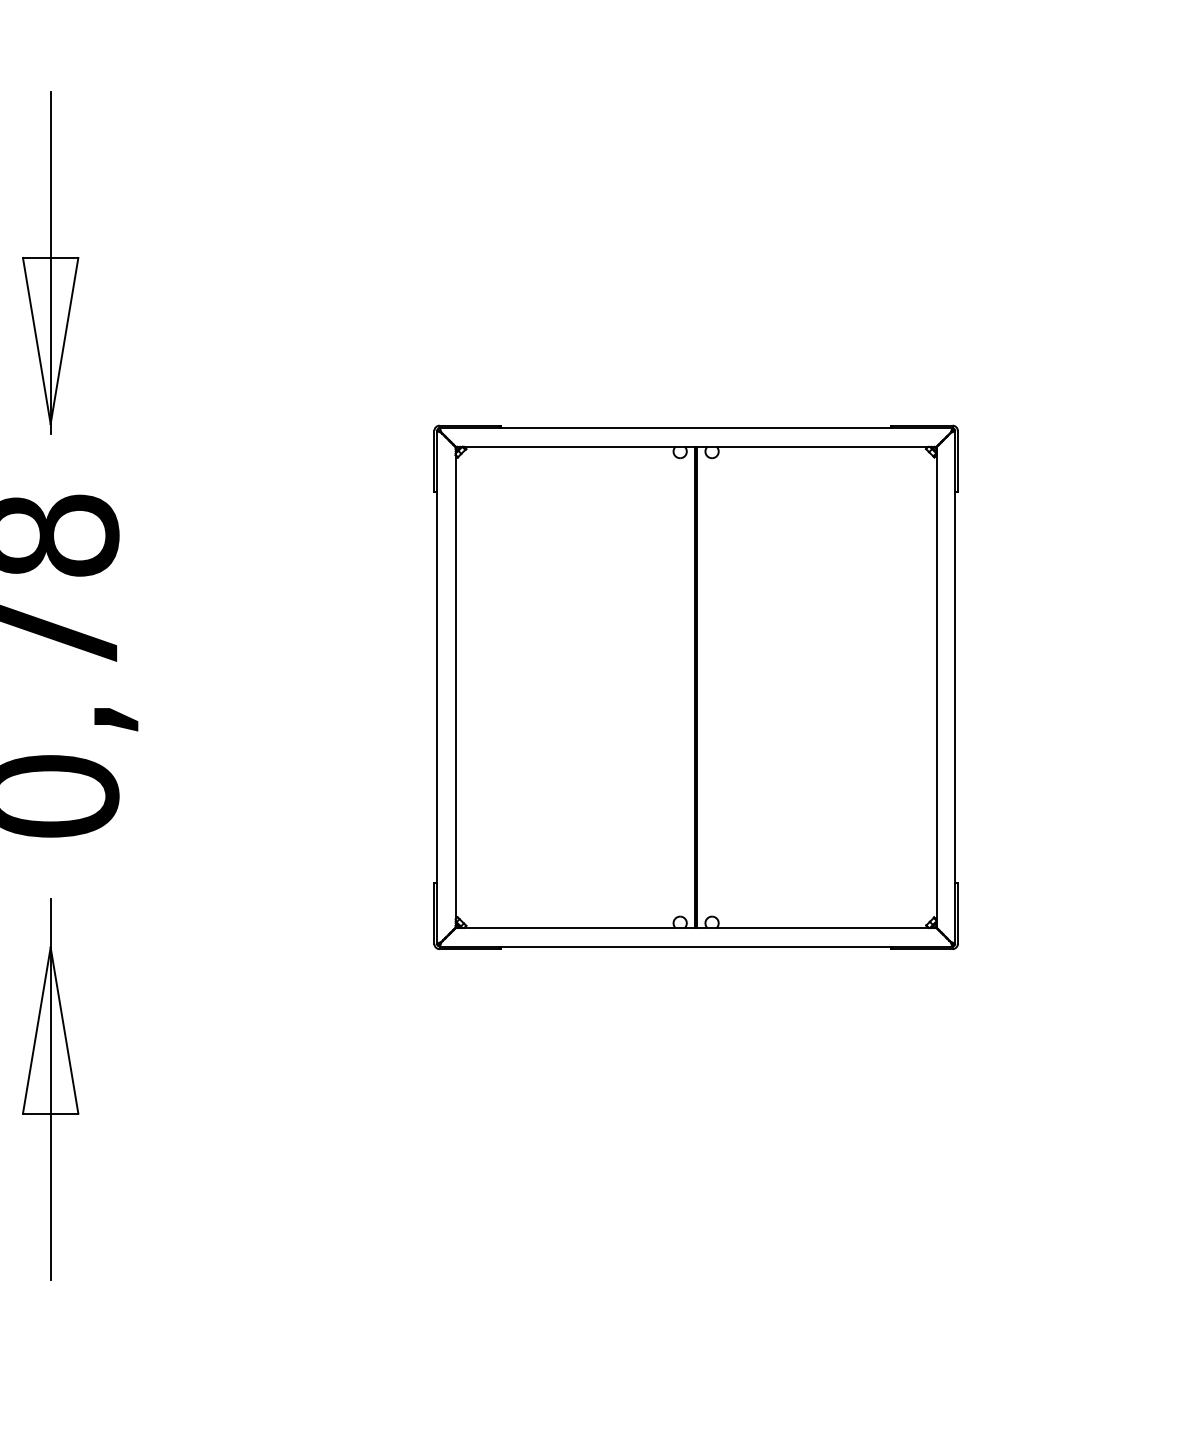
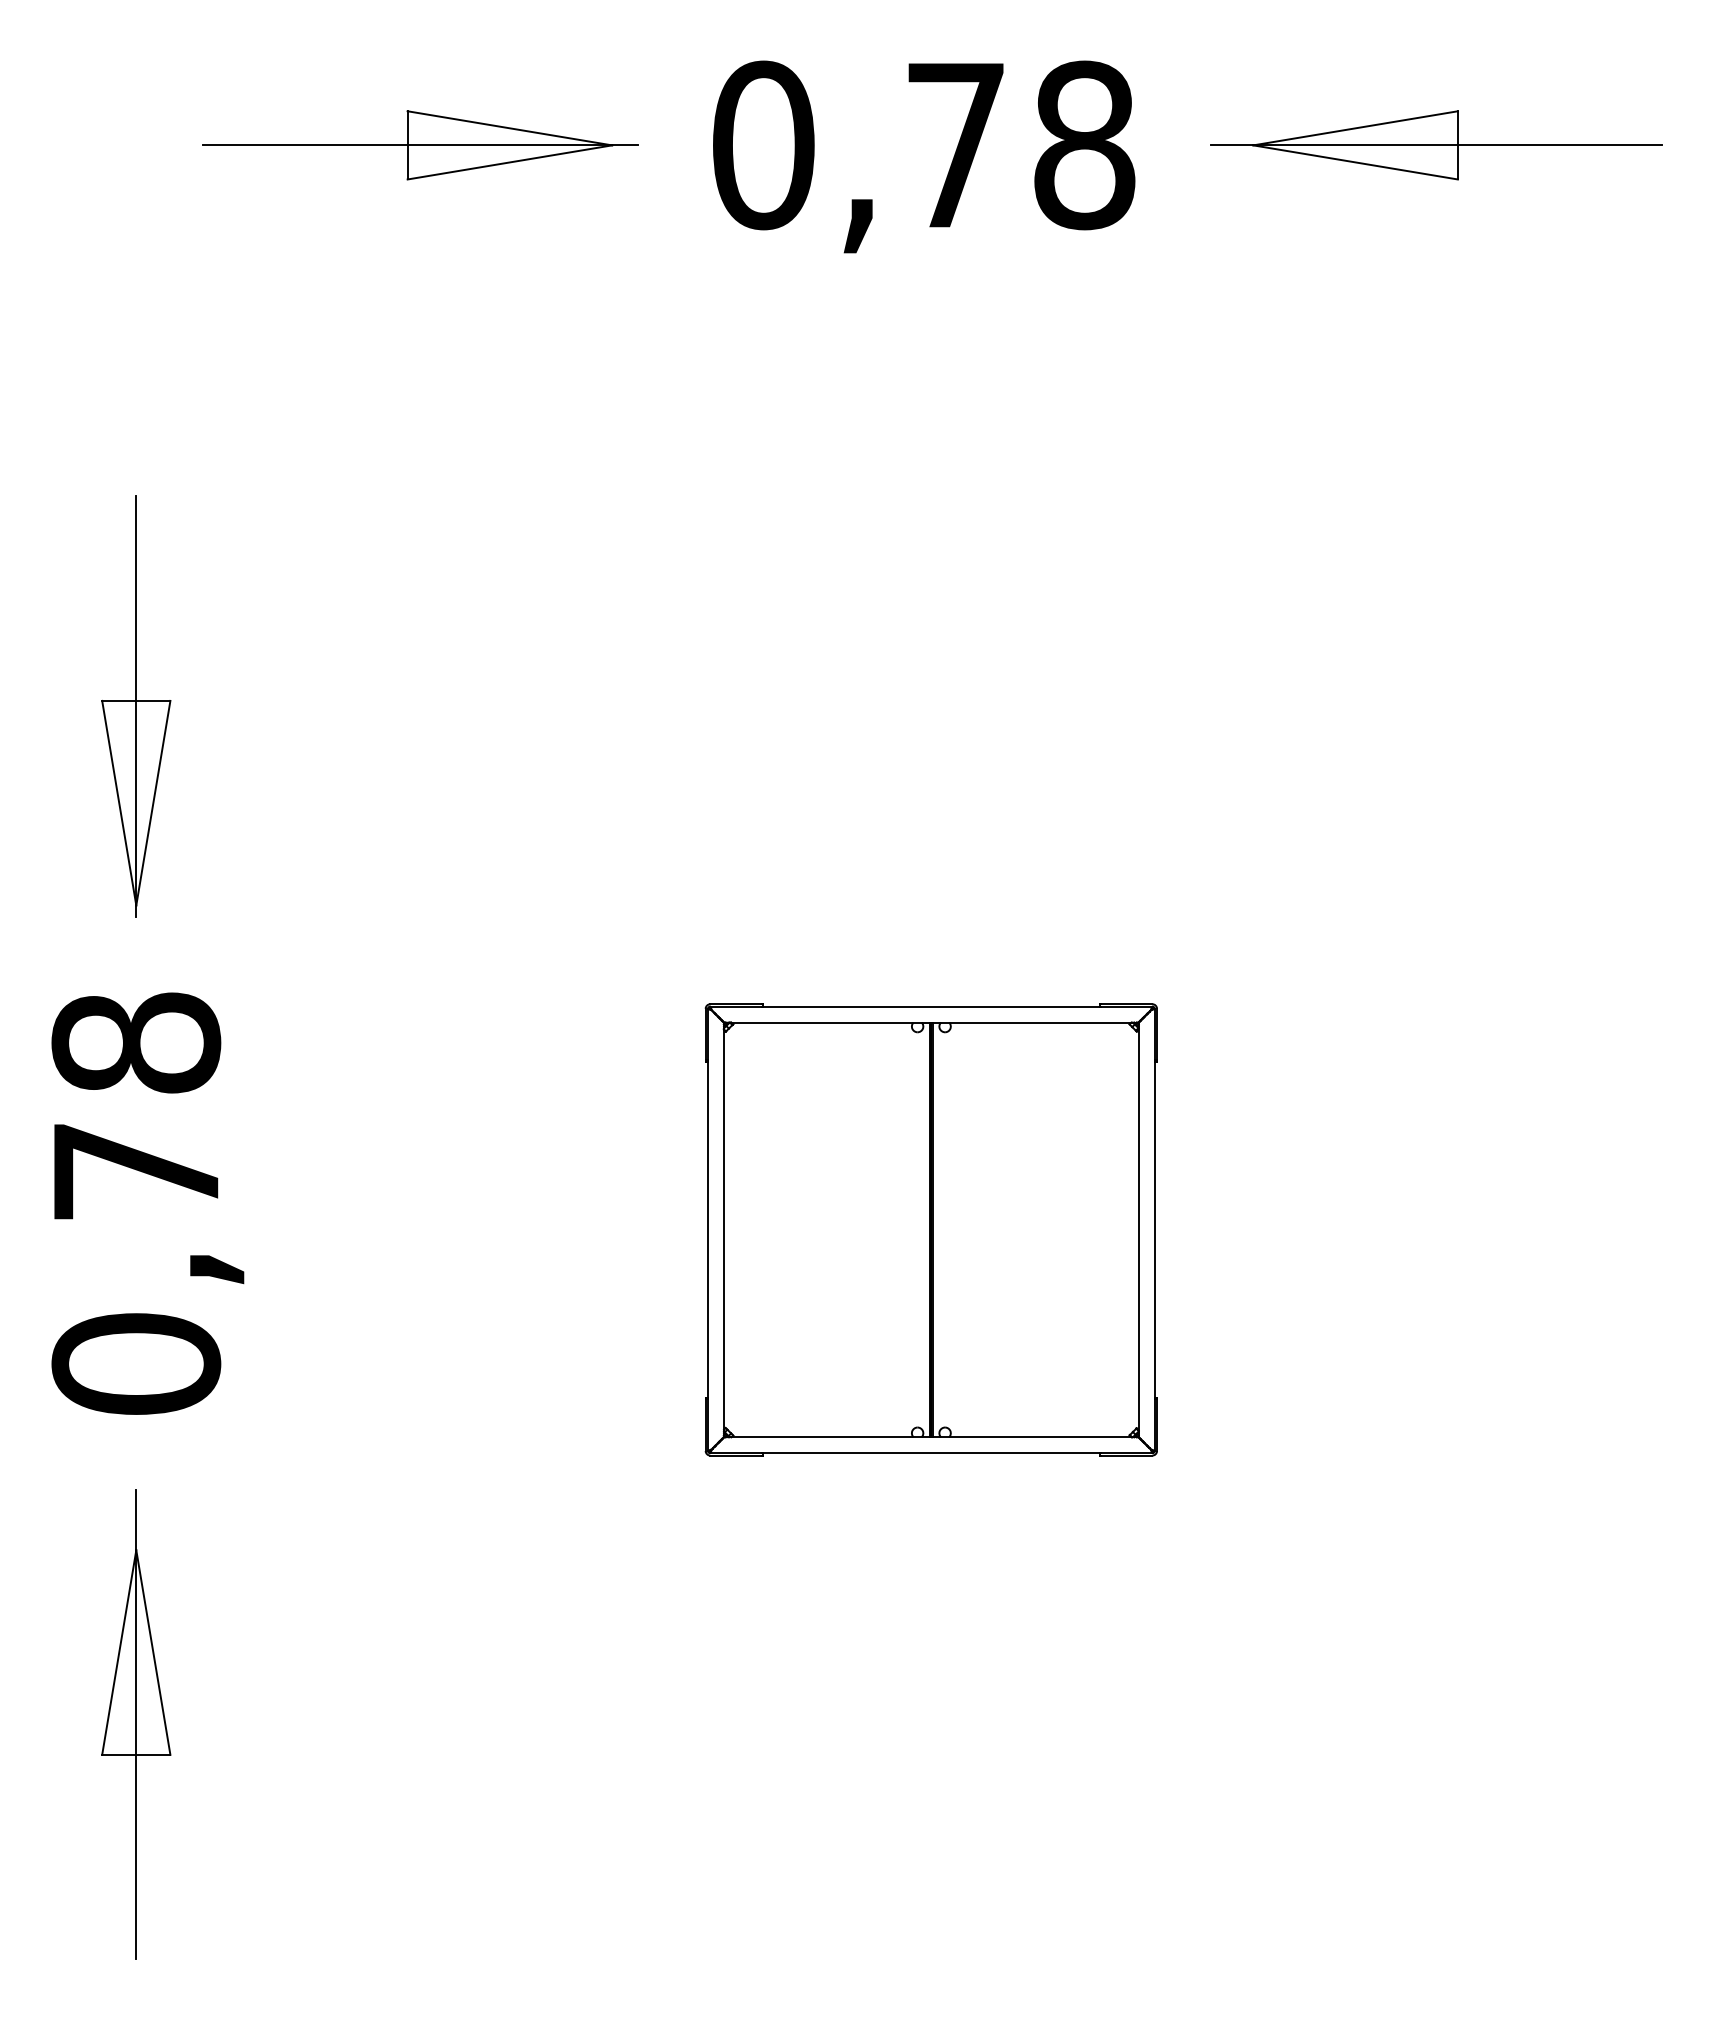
part: (696, 687) -> (931, 1229), size x0.7

